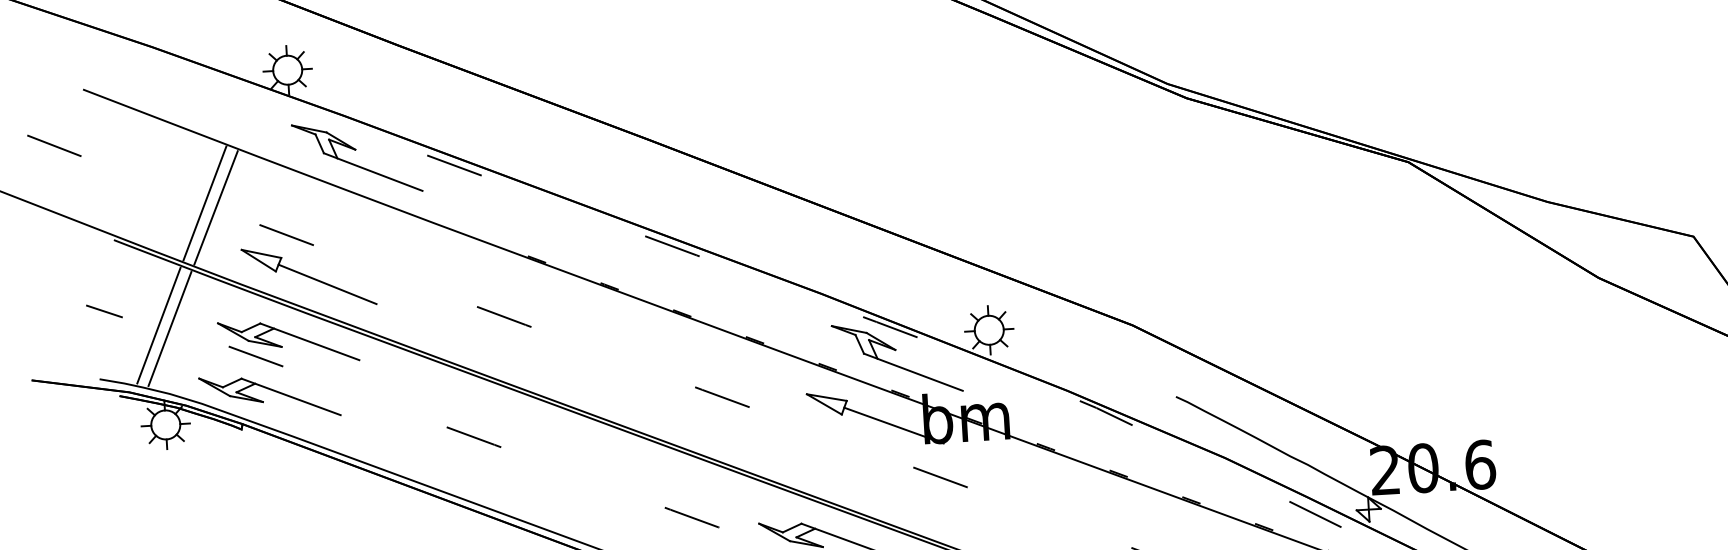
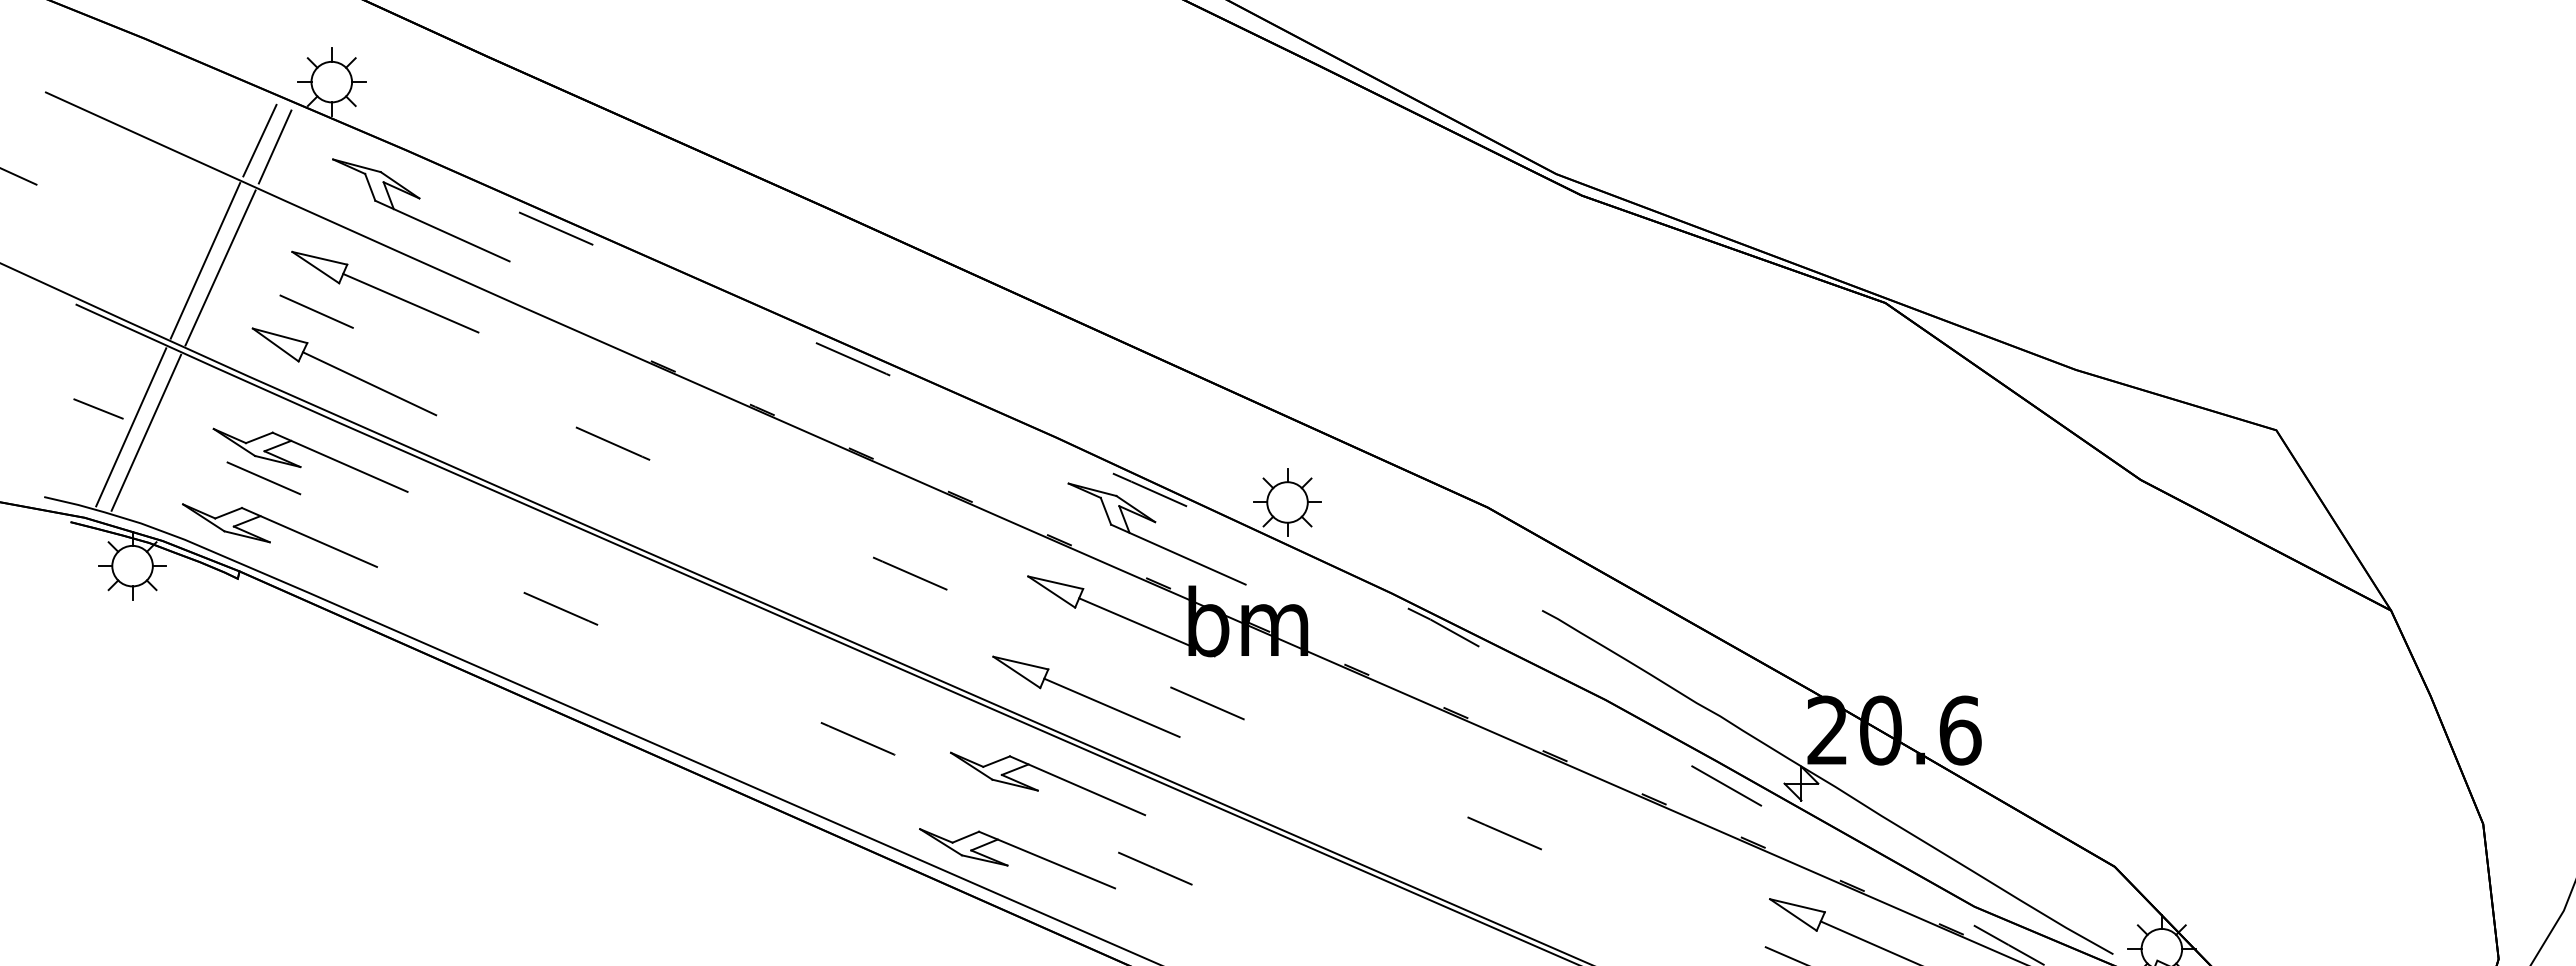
line: (238, 115) -> (259, 140), added
line: (249, 118) -> (274, 146), added
part: (335, 217) -> (385, 291), added
line: (104, 311) -> (98, 408), moved
part: (853, 477) -> (1086, 696), added

